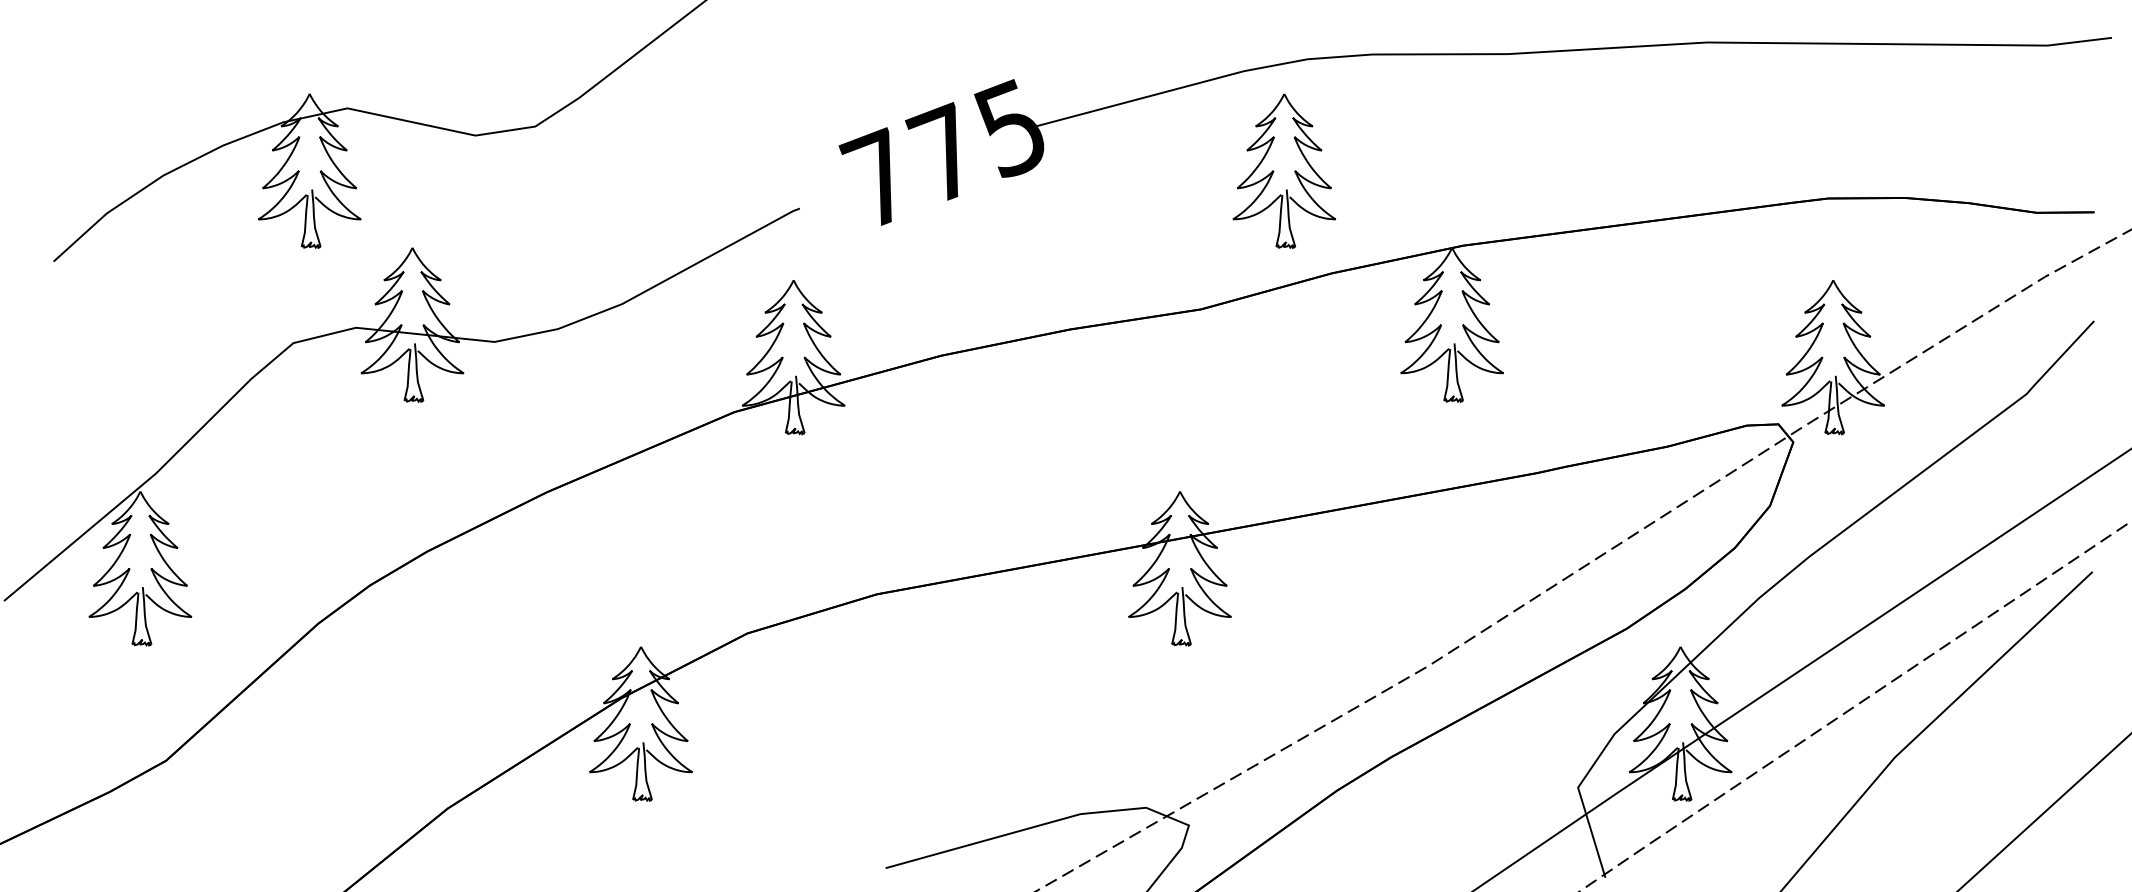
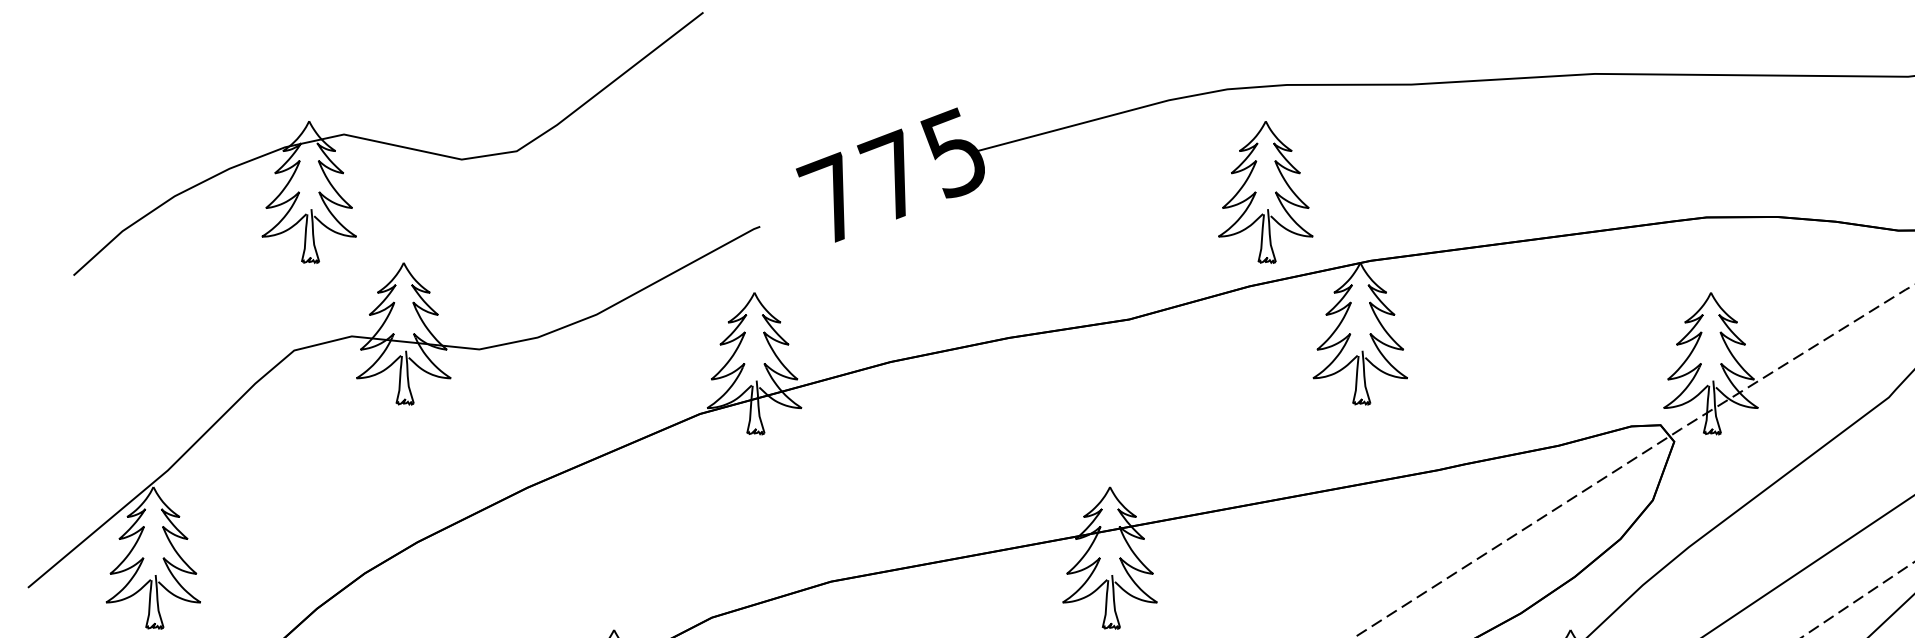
part: (1284, 170) -> (1265, 191), moved

